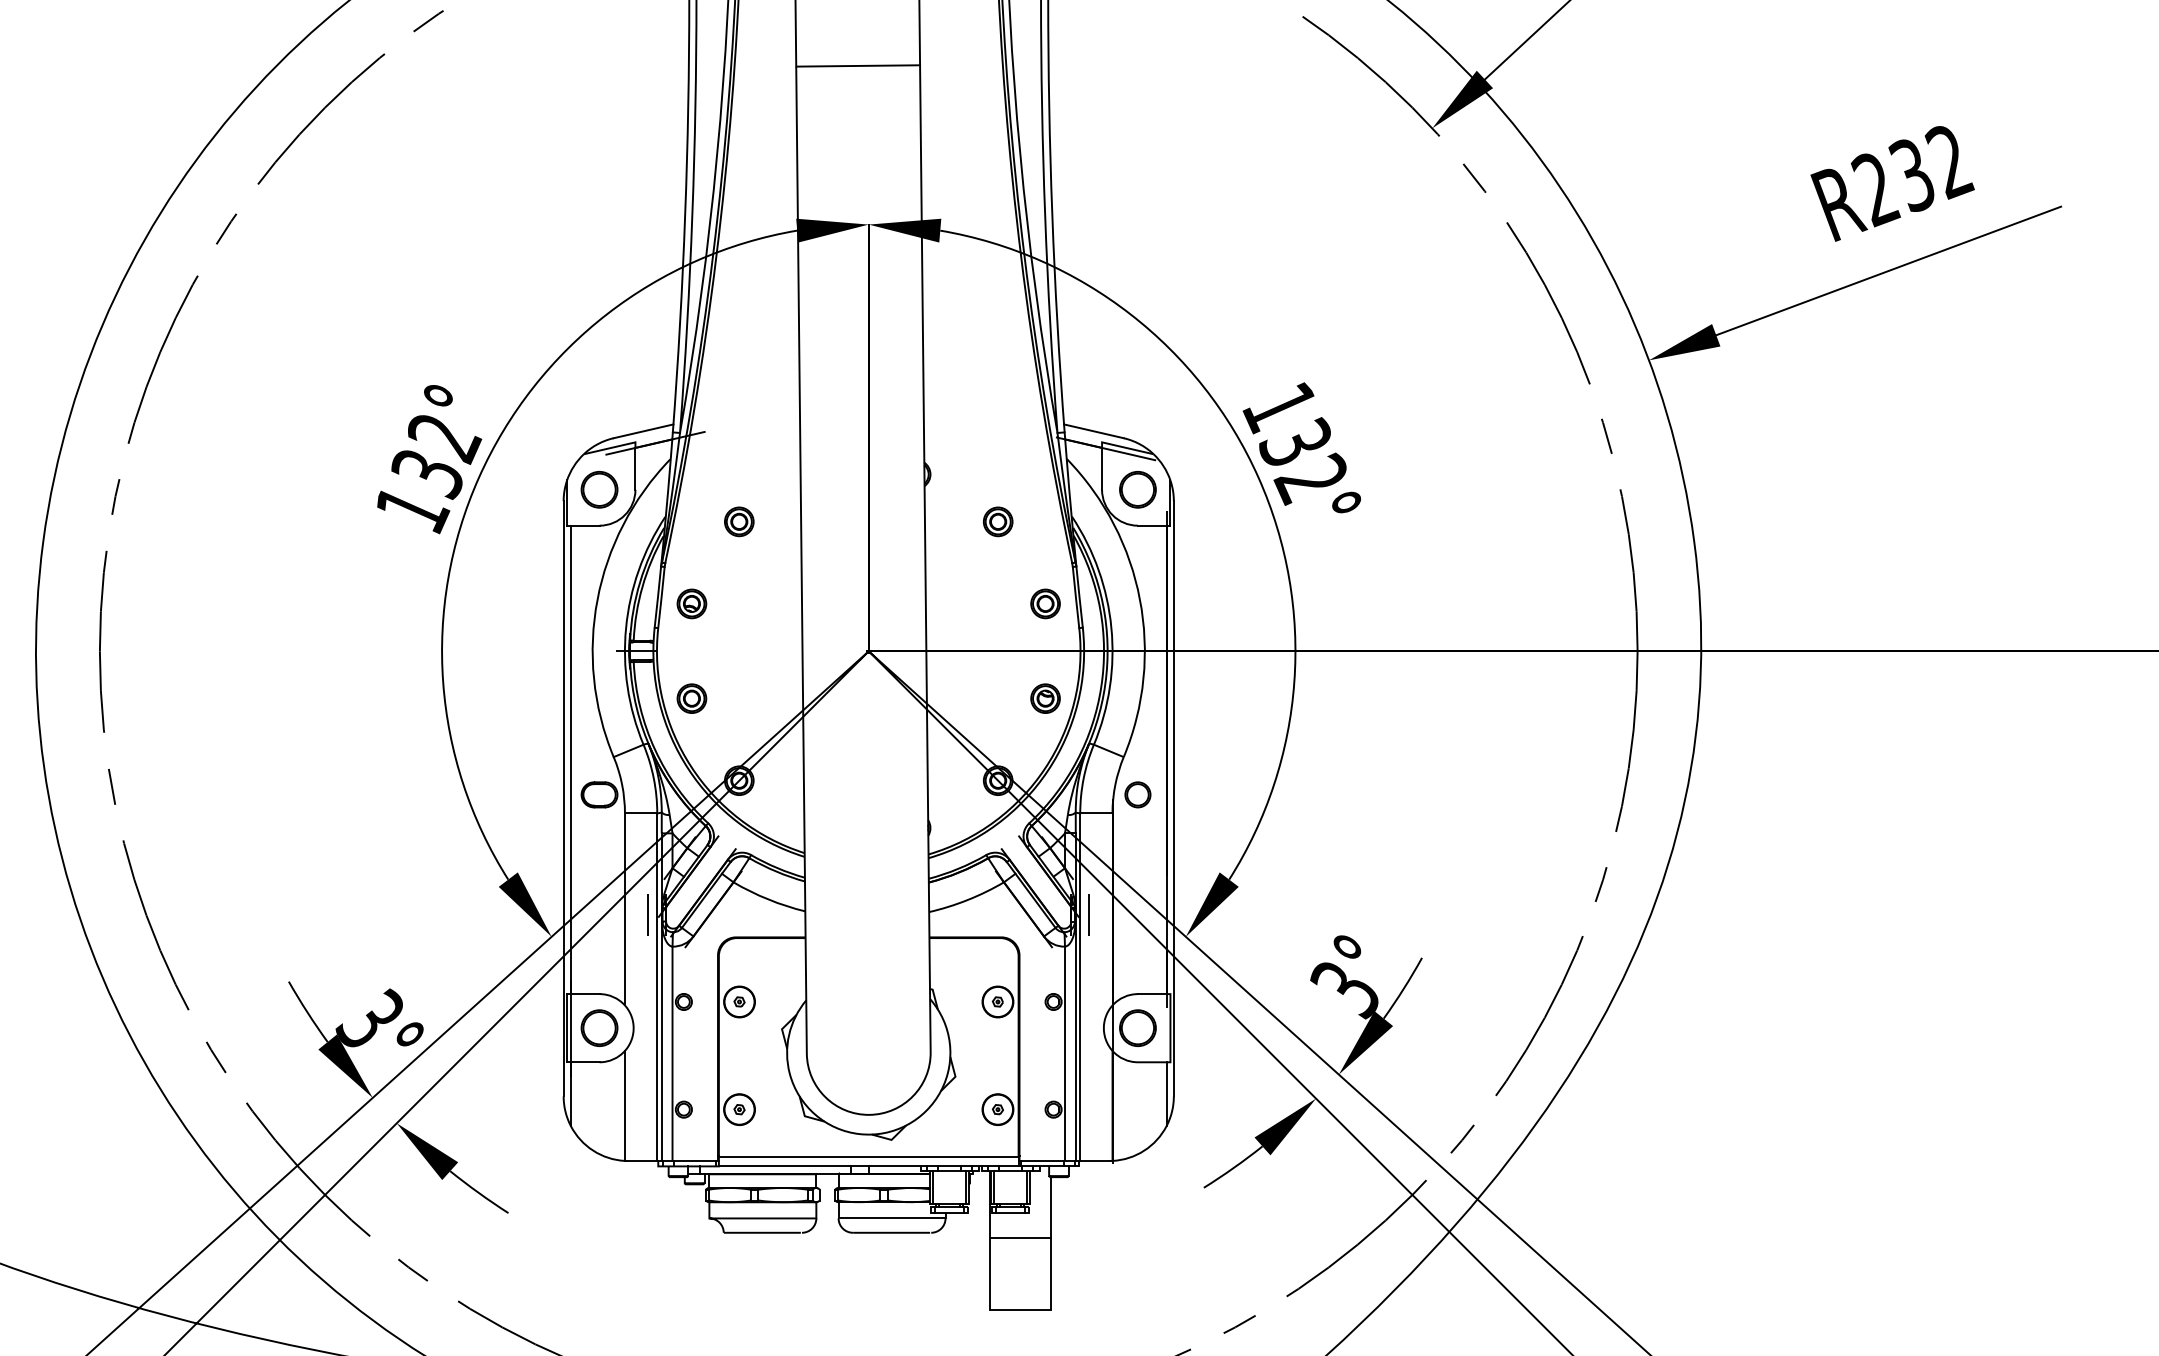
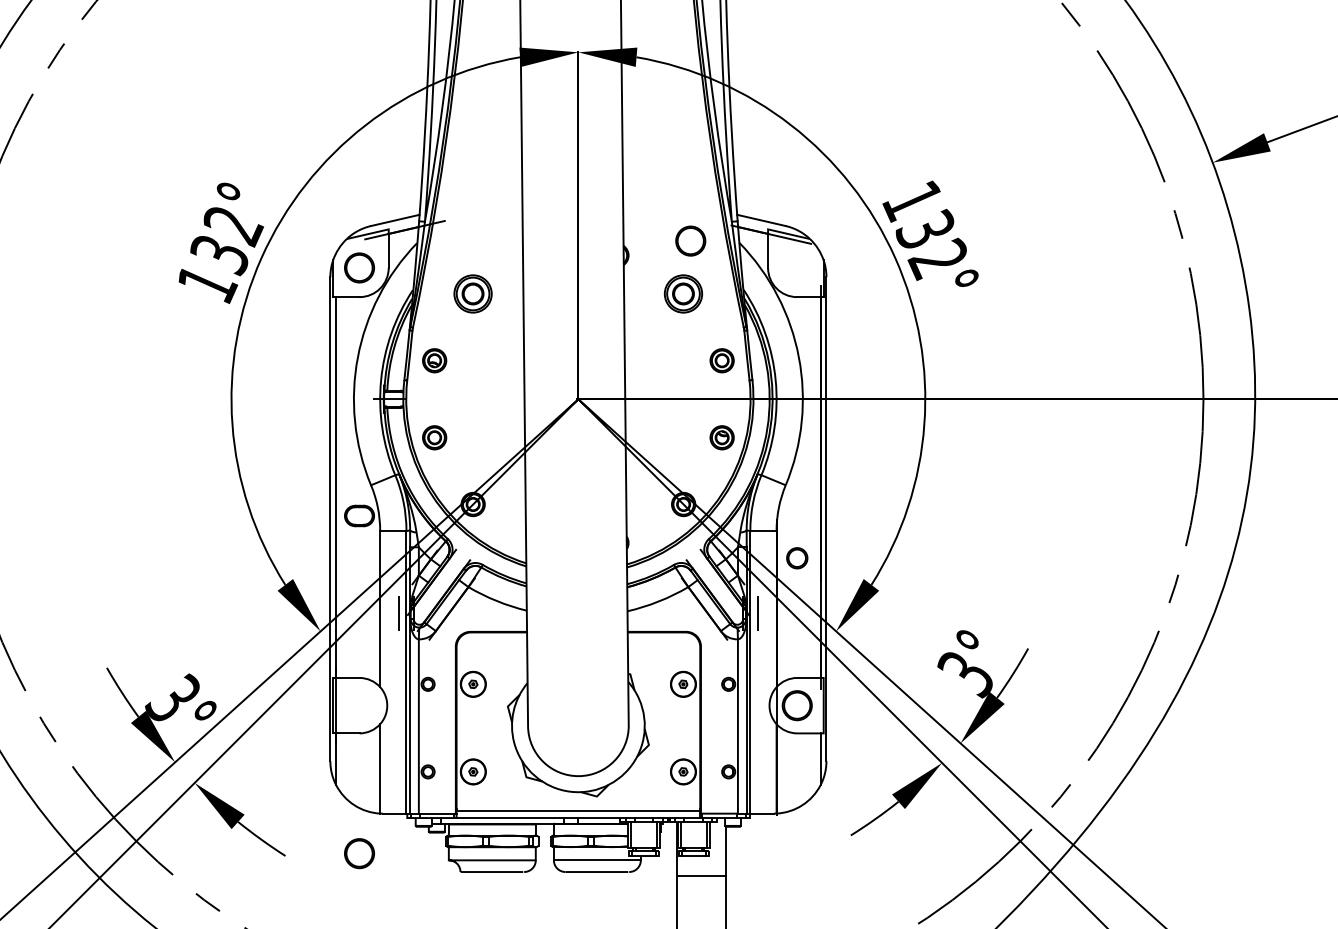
part: (1137, 489) -> (690, 240), moved
part: (739, 521) -> (473, 293), size x1.6
part: (998, 521) -> (683, 293), size x1.6
circle: (1137, 794) -> (796, 557), moved
part: (599, 1027) -> (359, 853), moved

